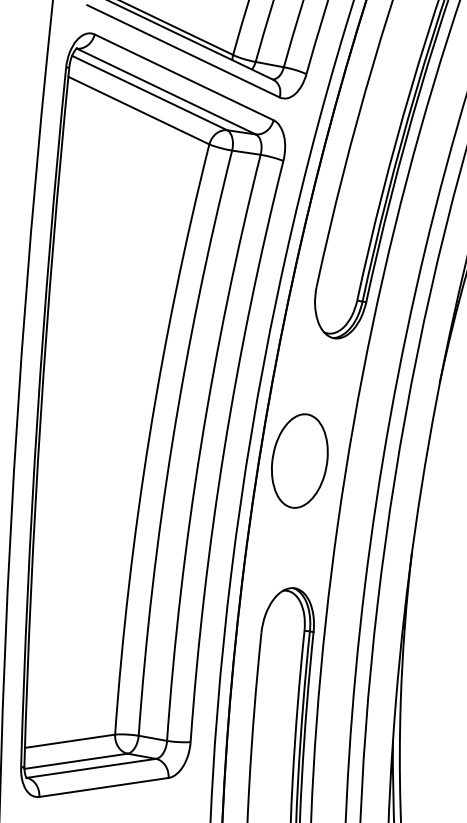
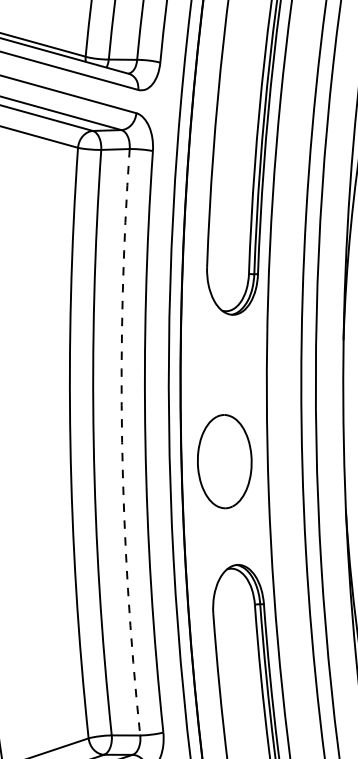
arc: (201, 445) -> (122, 442), solid -> dashed
part: (299, 460) -> (224, 461), moved

